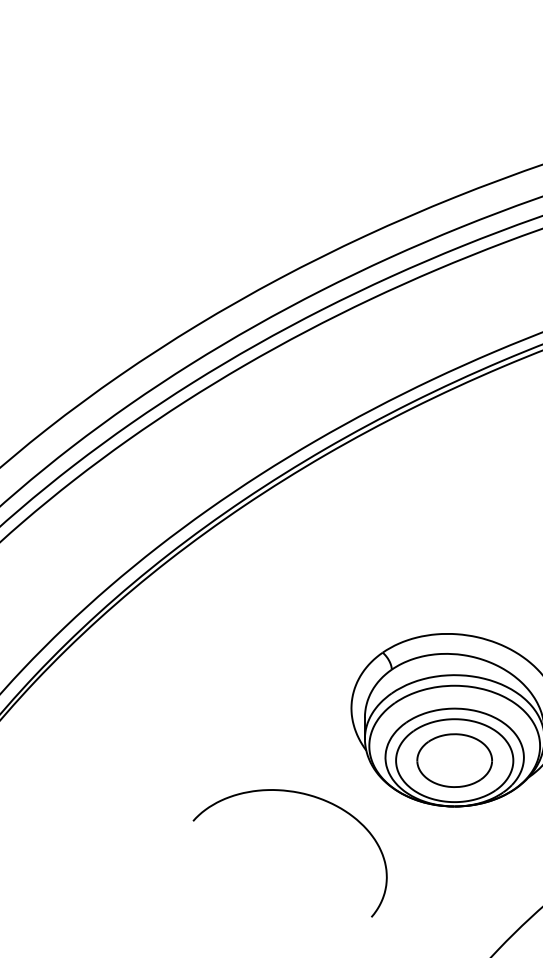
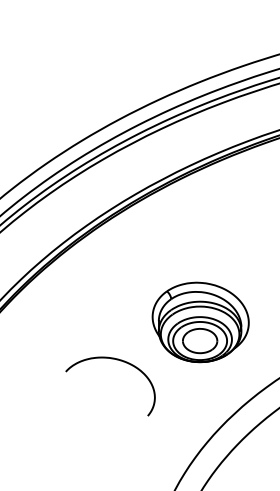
curve: (303, 796) -> (116, 360), moved

